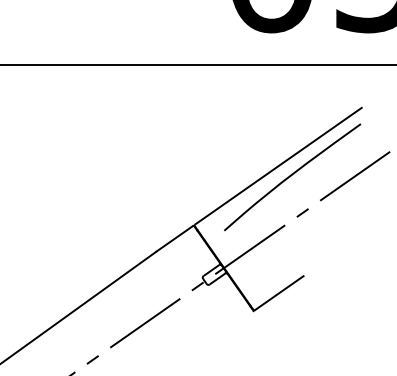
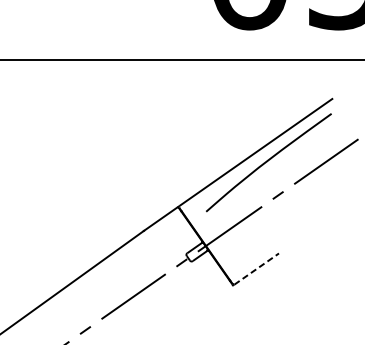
line: (279, 293) -> (256, 269), solid -> dashed

